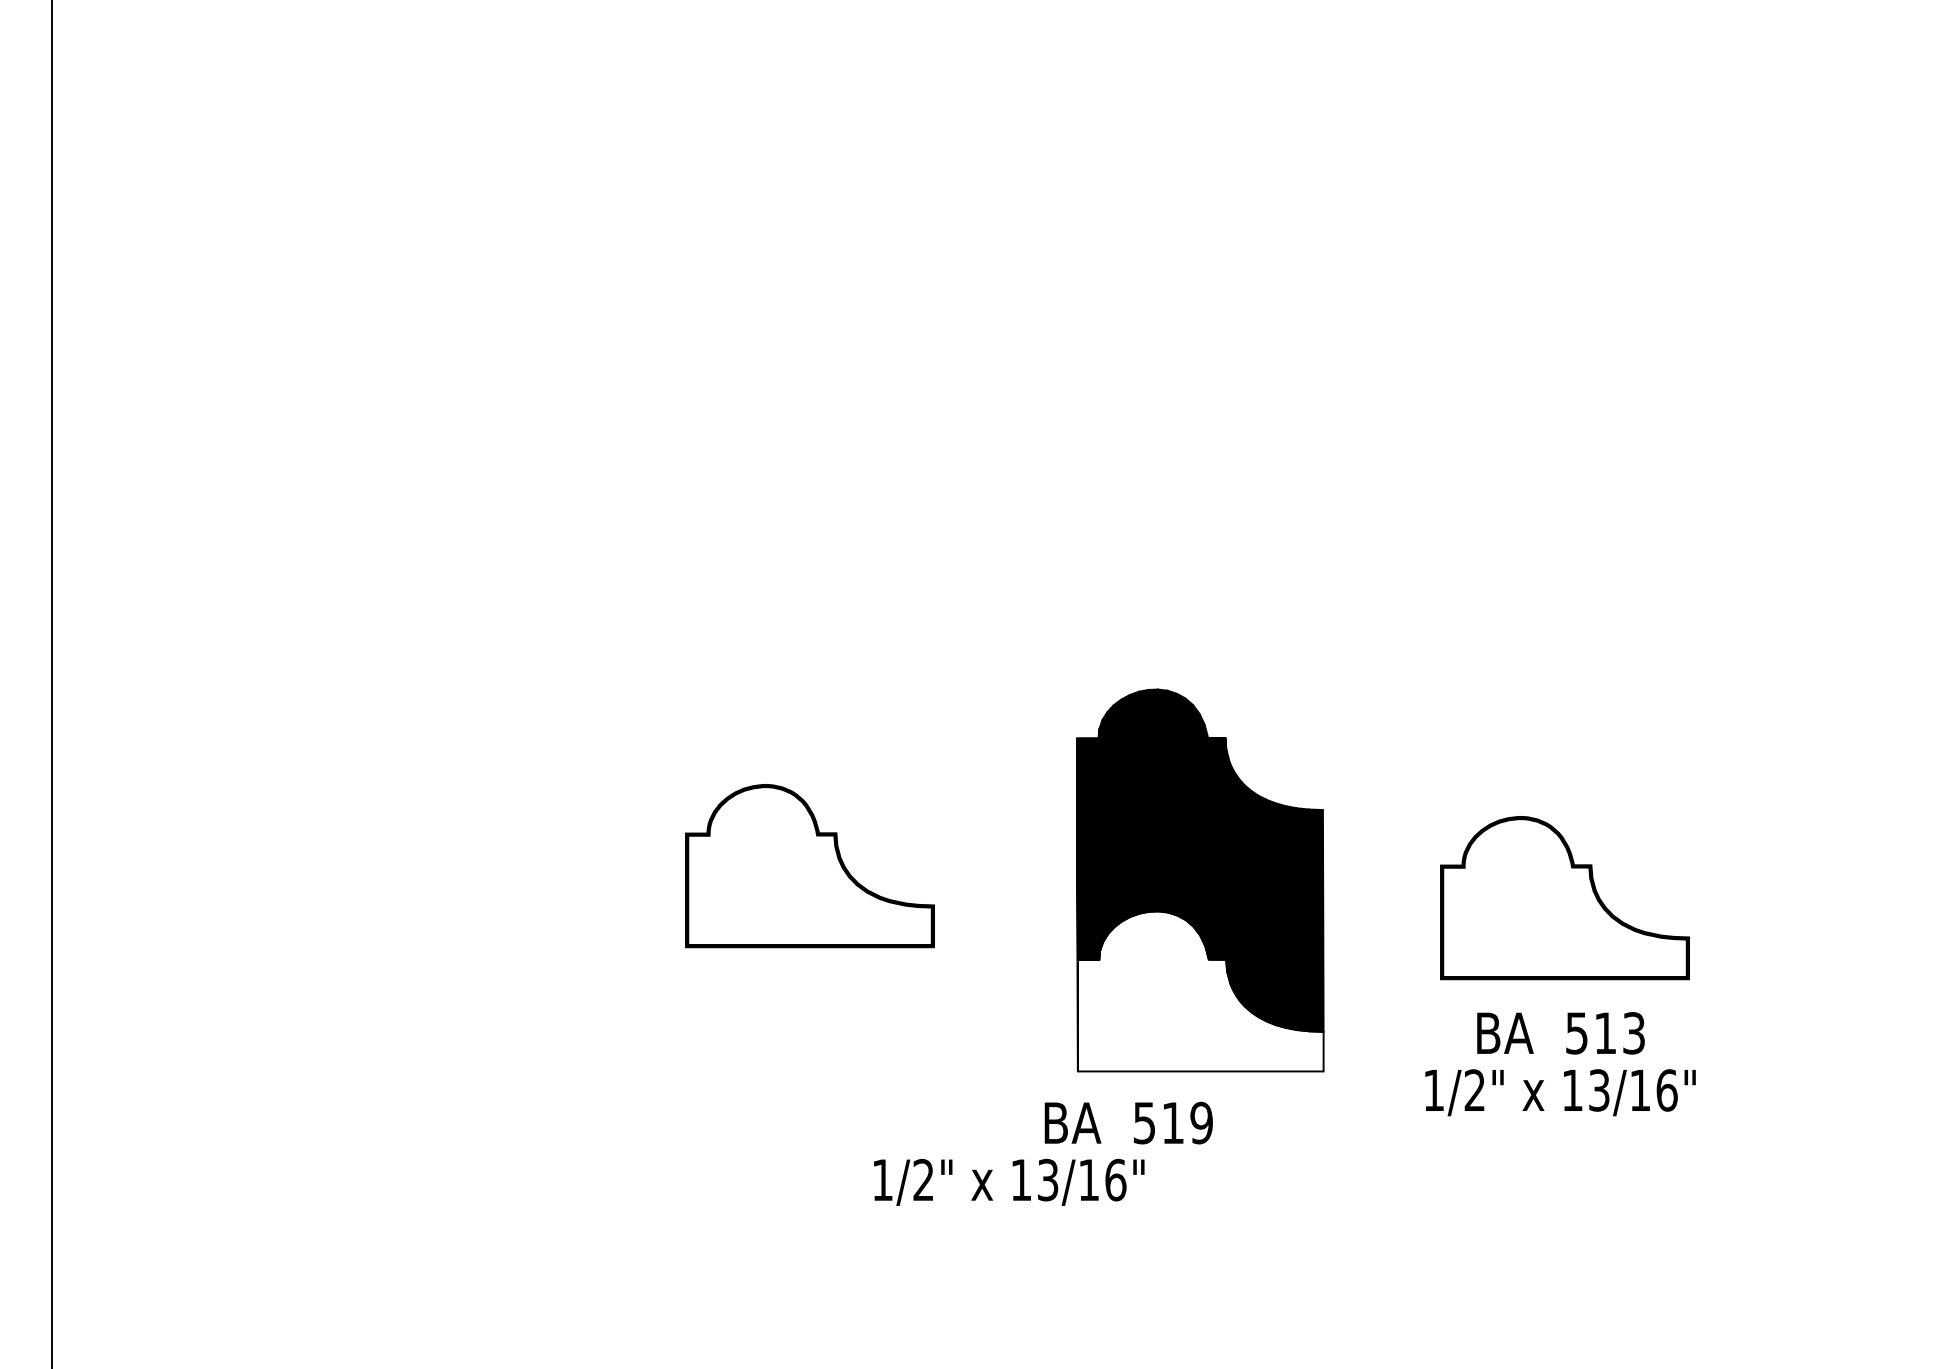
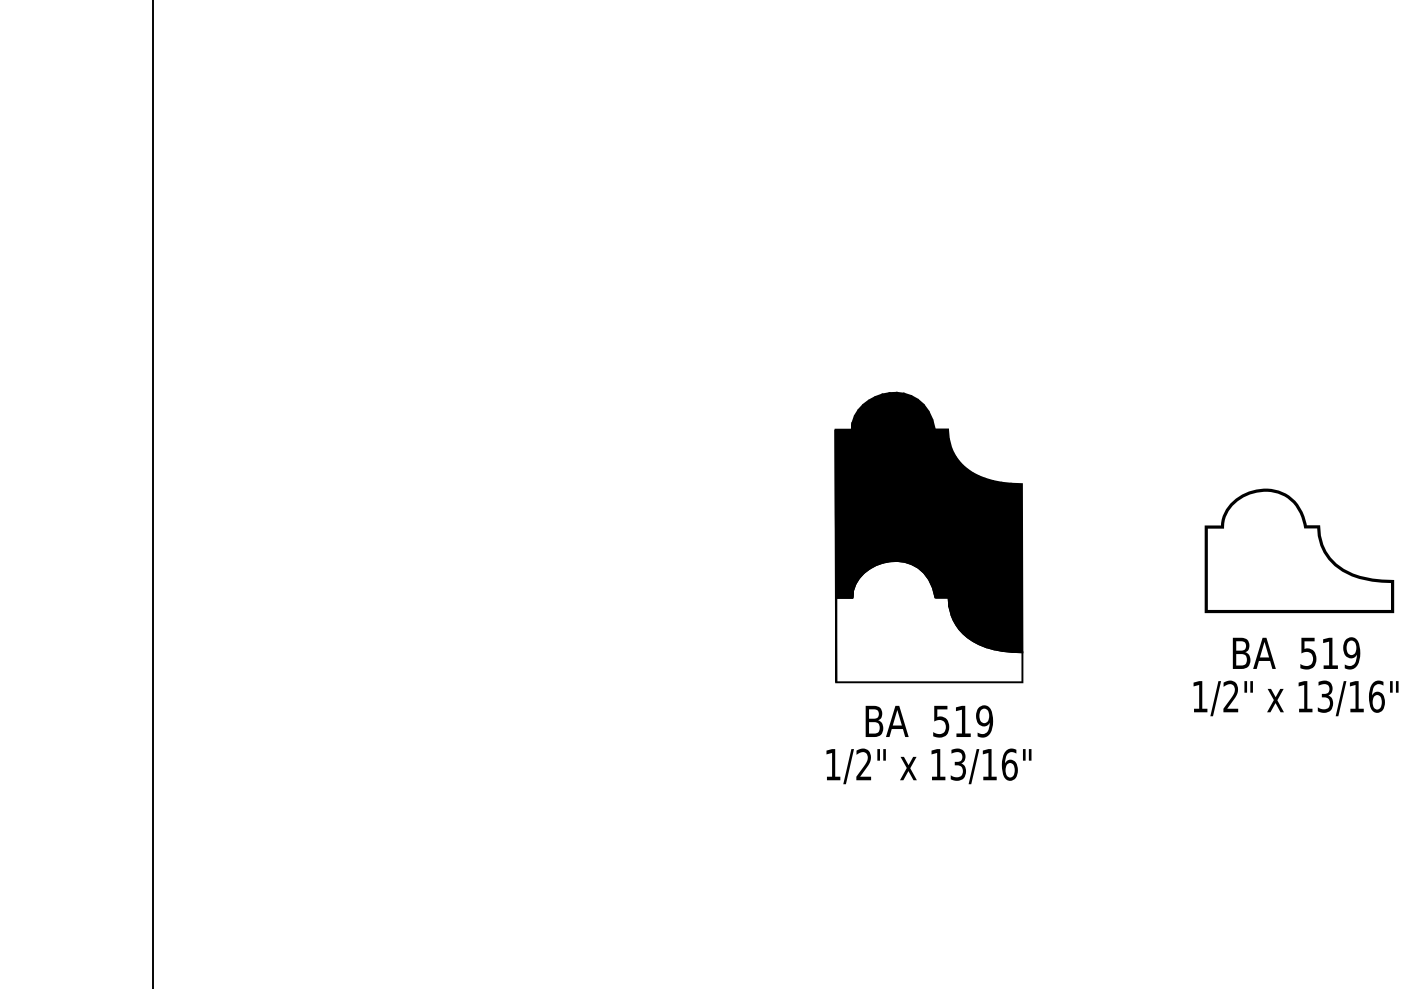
part: (809, 866) -> (726, 526), removed
part: (1200, 880) -> (929, 537), moved
text: (1633, 1033) -> (1351, 653), 513 -> 519
text: (1128, 1122) -> (929, 720), moved
text: (1009, 1181) -> (929, 765), moved

